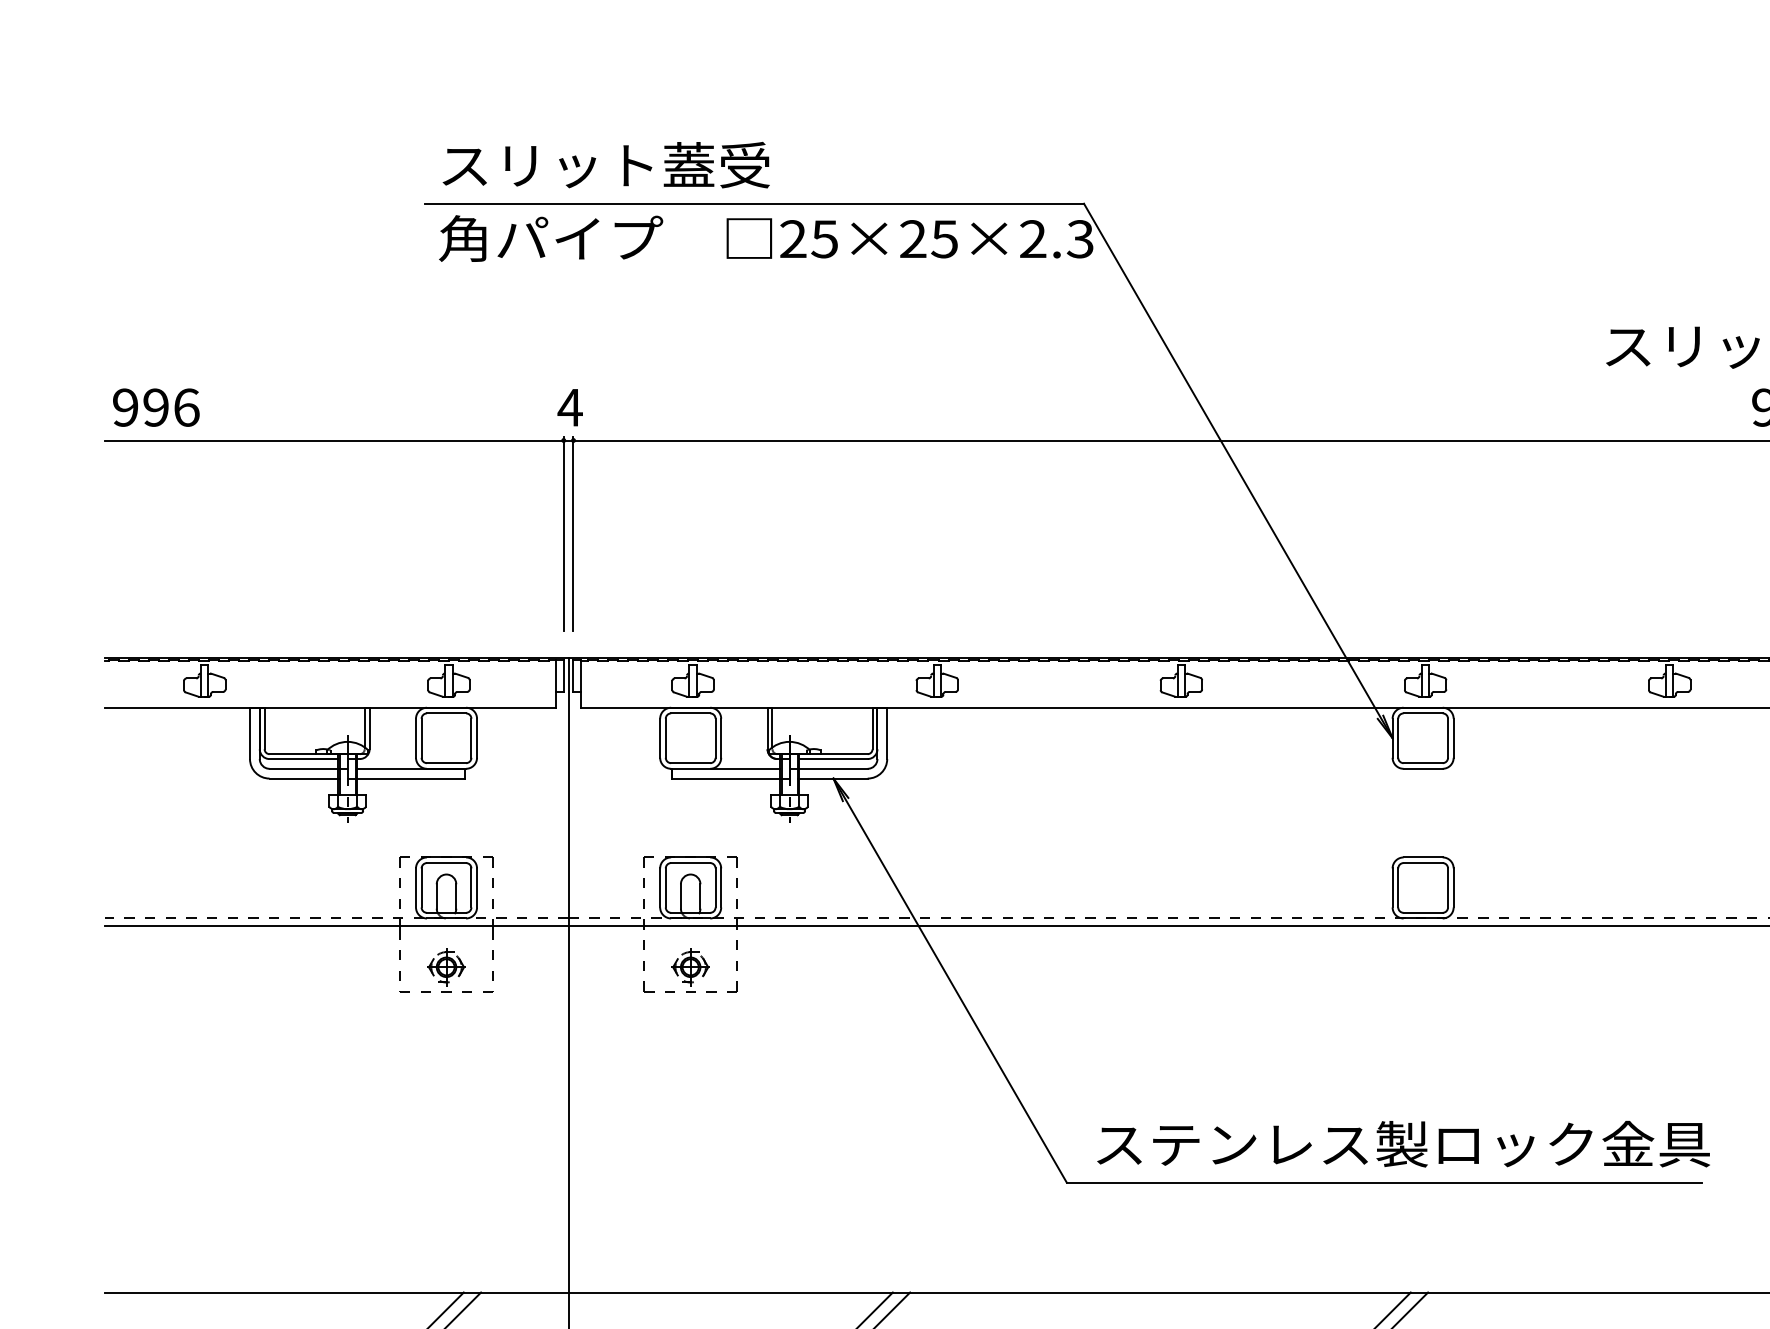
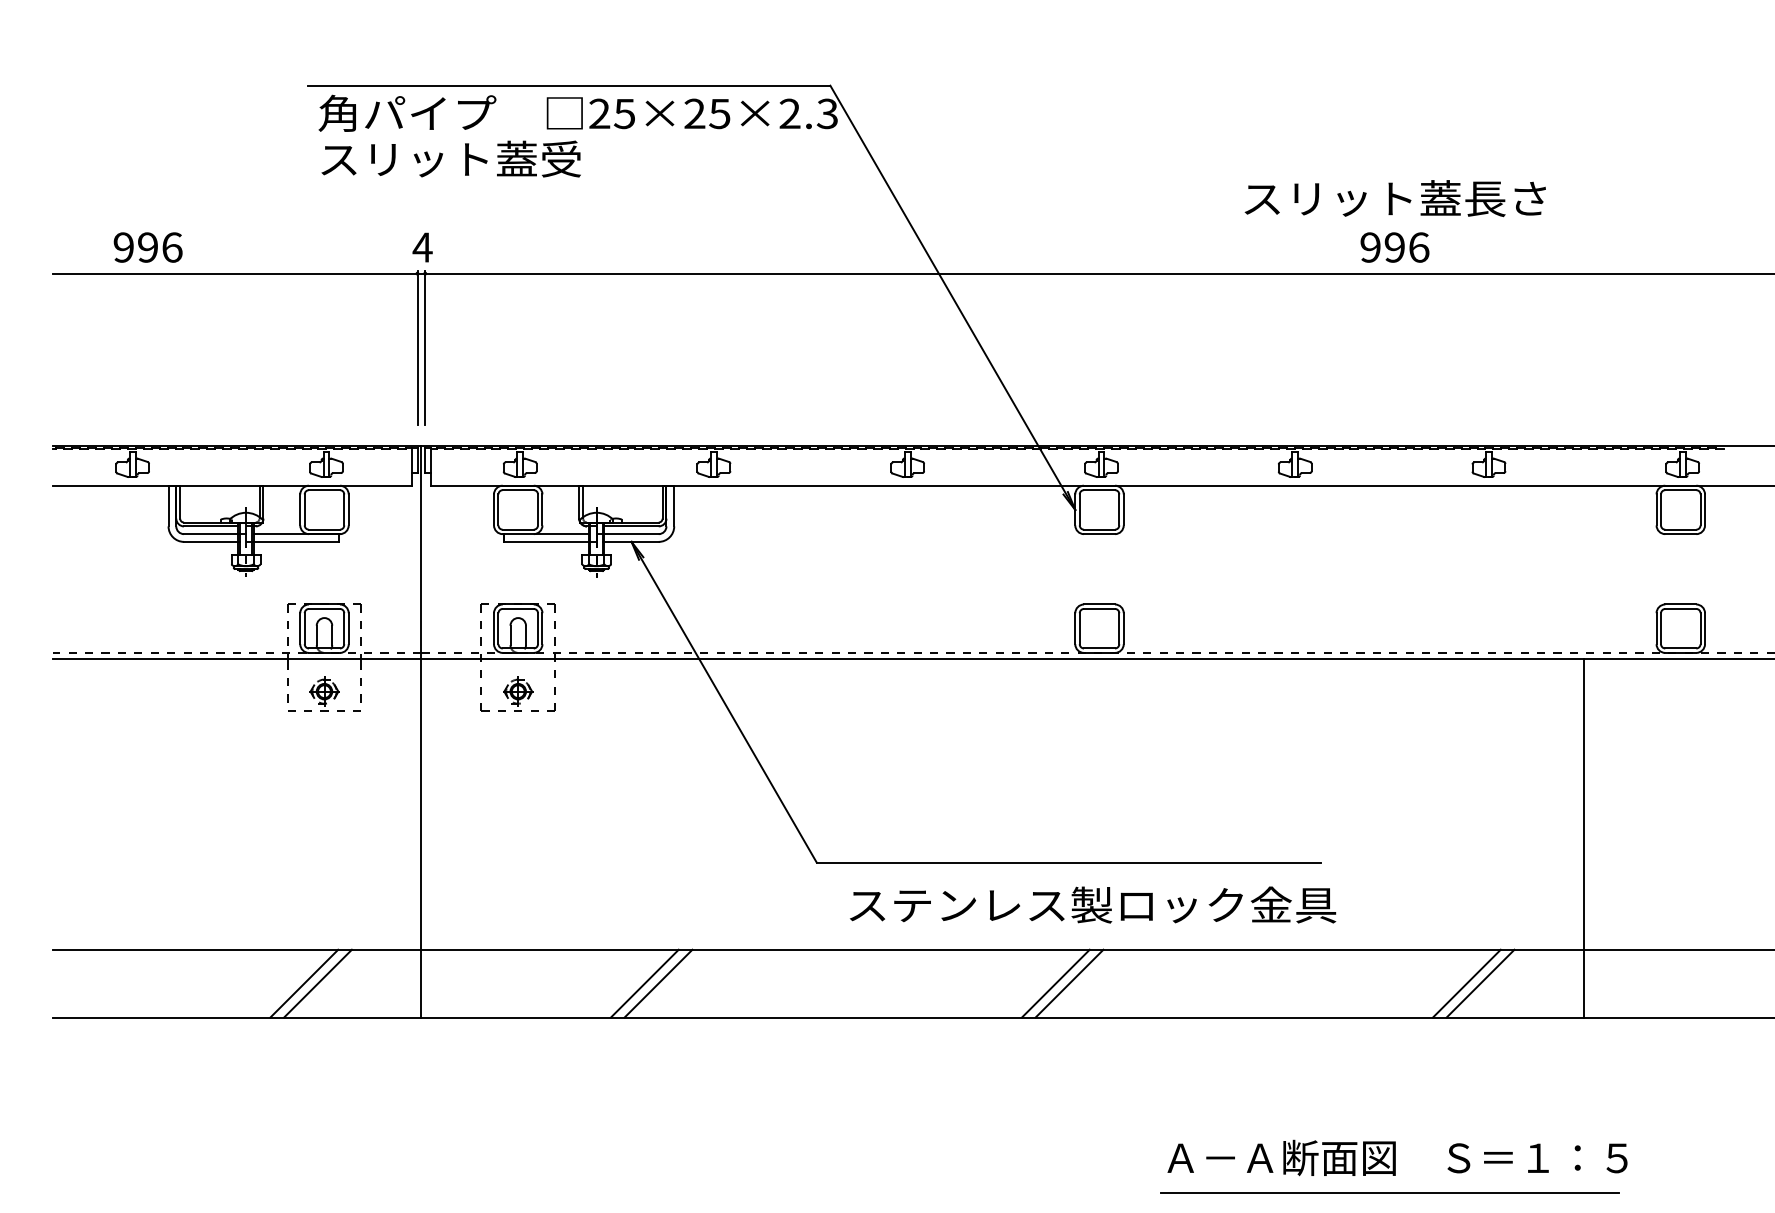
text: (605, 164) -> (450, 158), moved
text: (155, 407) -> (147, 247), moved
text: (1404, 1143) -> (1093, 904), moved

